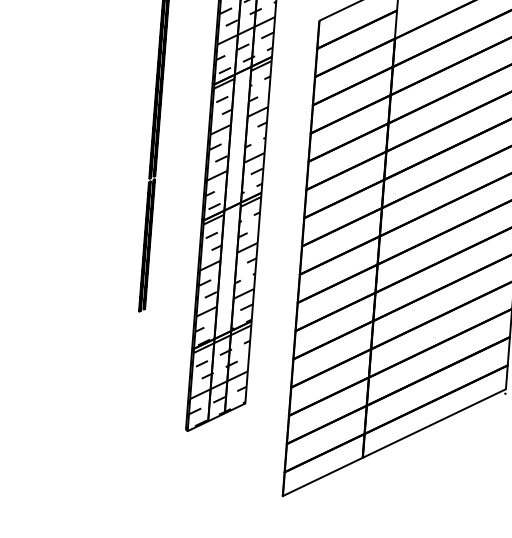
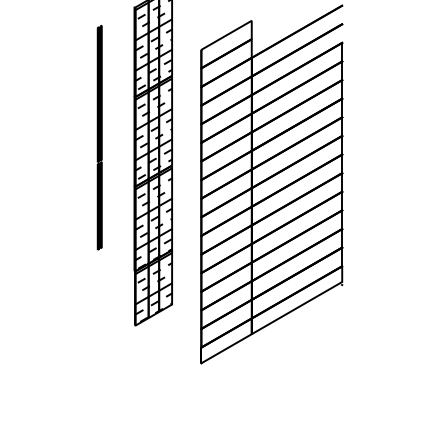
hatch: (237, 134) -> (153, 128), added
hatch: (227, 269) -> (153, 217), added

